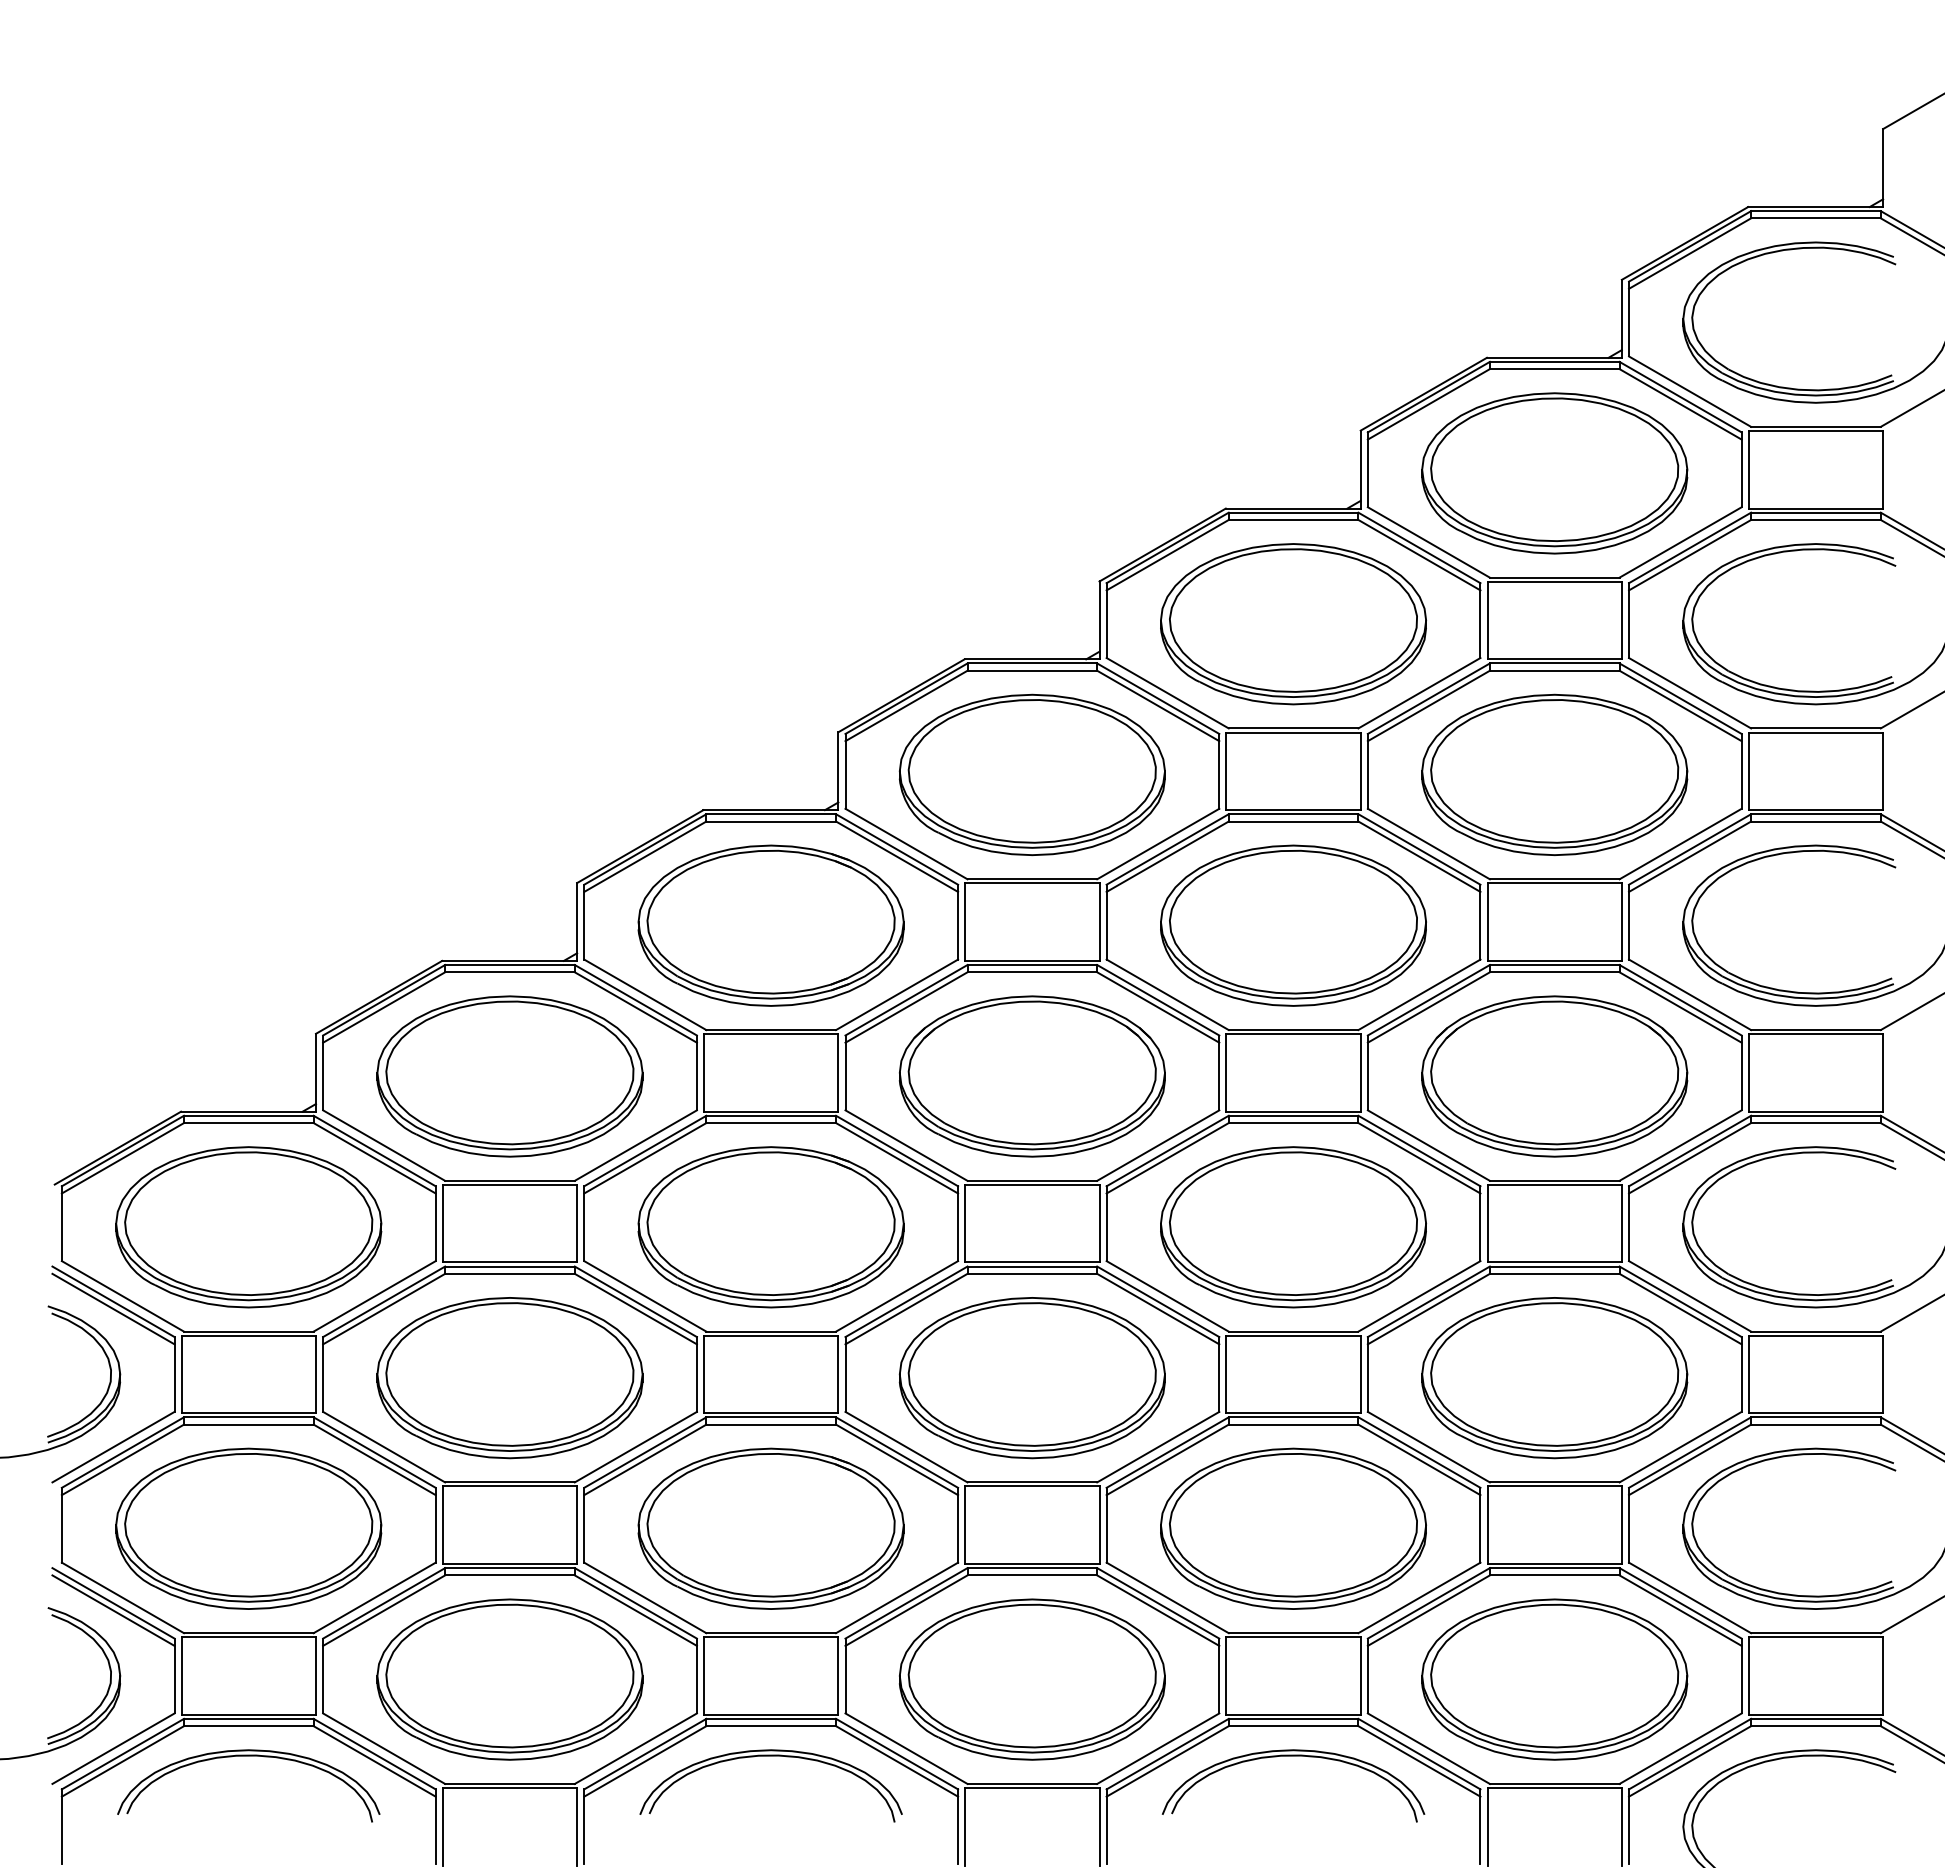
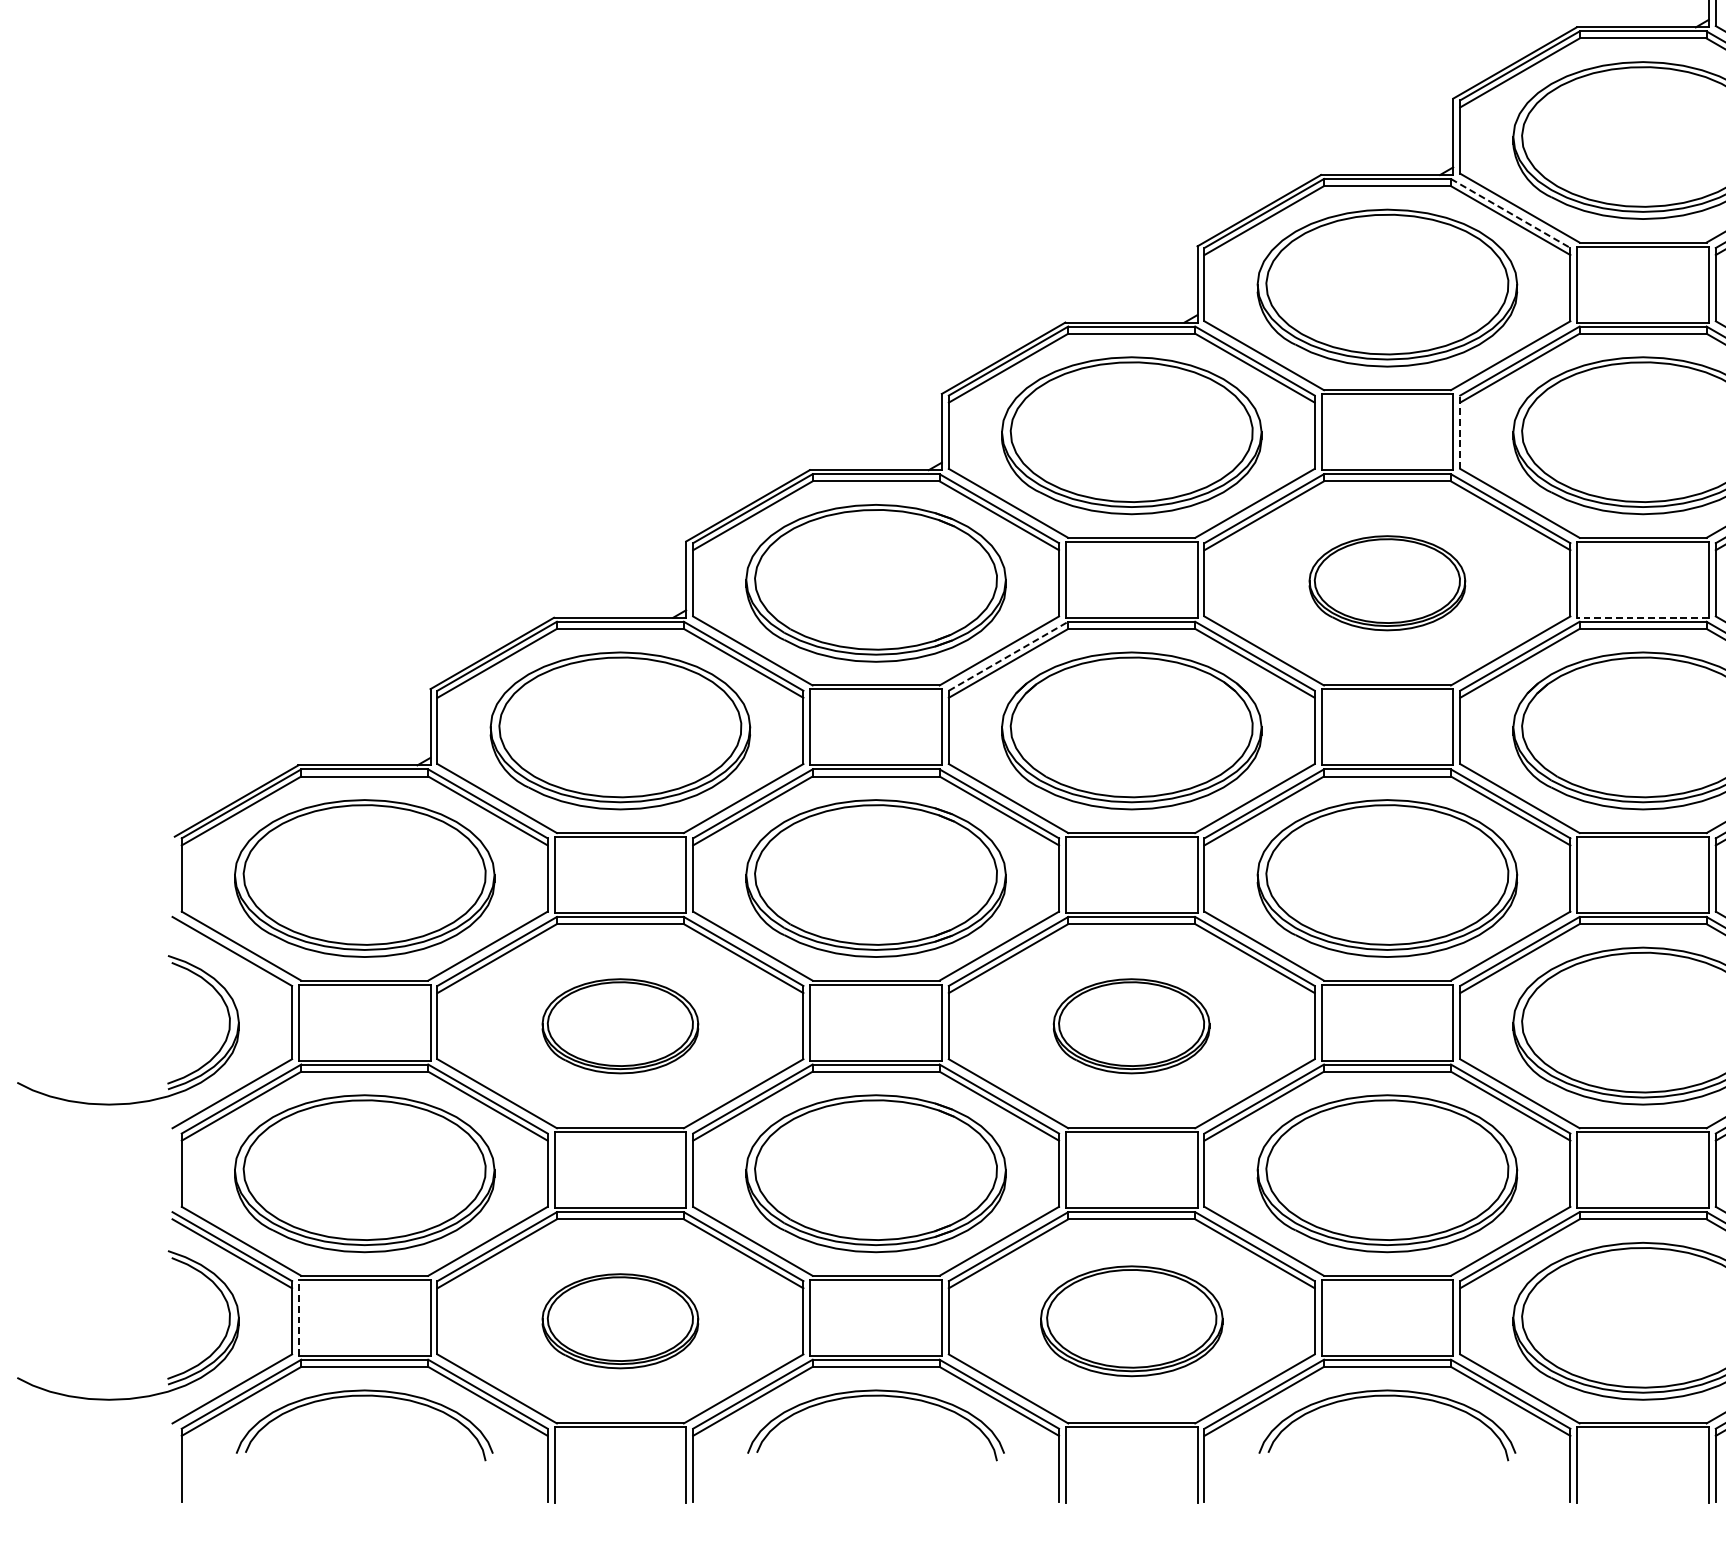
line: (1419, 548) -> (1510, 214), solid -> dashed
line: (1367, 770) -> (1459, 431), solid -> dashed
part: (1293, 925) -> (1387, 583), size x0.6
line: (1554, 960) -> (1642, 617), solid -> dashed
line: (906, 1000) -> (1008, 656), solid -> dashed
line: (113, 1308) -> (232, 958), removed
part: (509, 1378) -> (619, 1026), size x0.6
part: (1031, 1378) -> (1130, 1026), size x0.6
line: (181, 1676) -> (298, 1318), solid -> dashed
part: (509, 1679) -> (619, 1321), size x0.6
part: (1032, 1679) -> (1131, 1321), size x0.7

